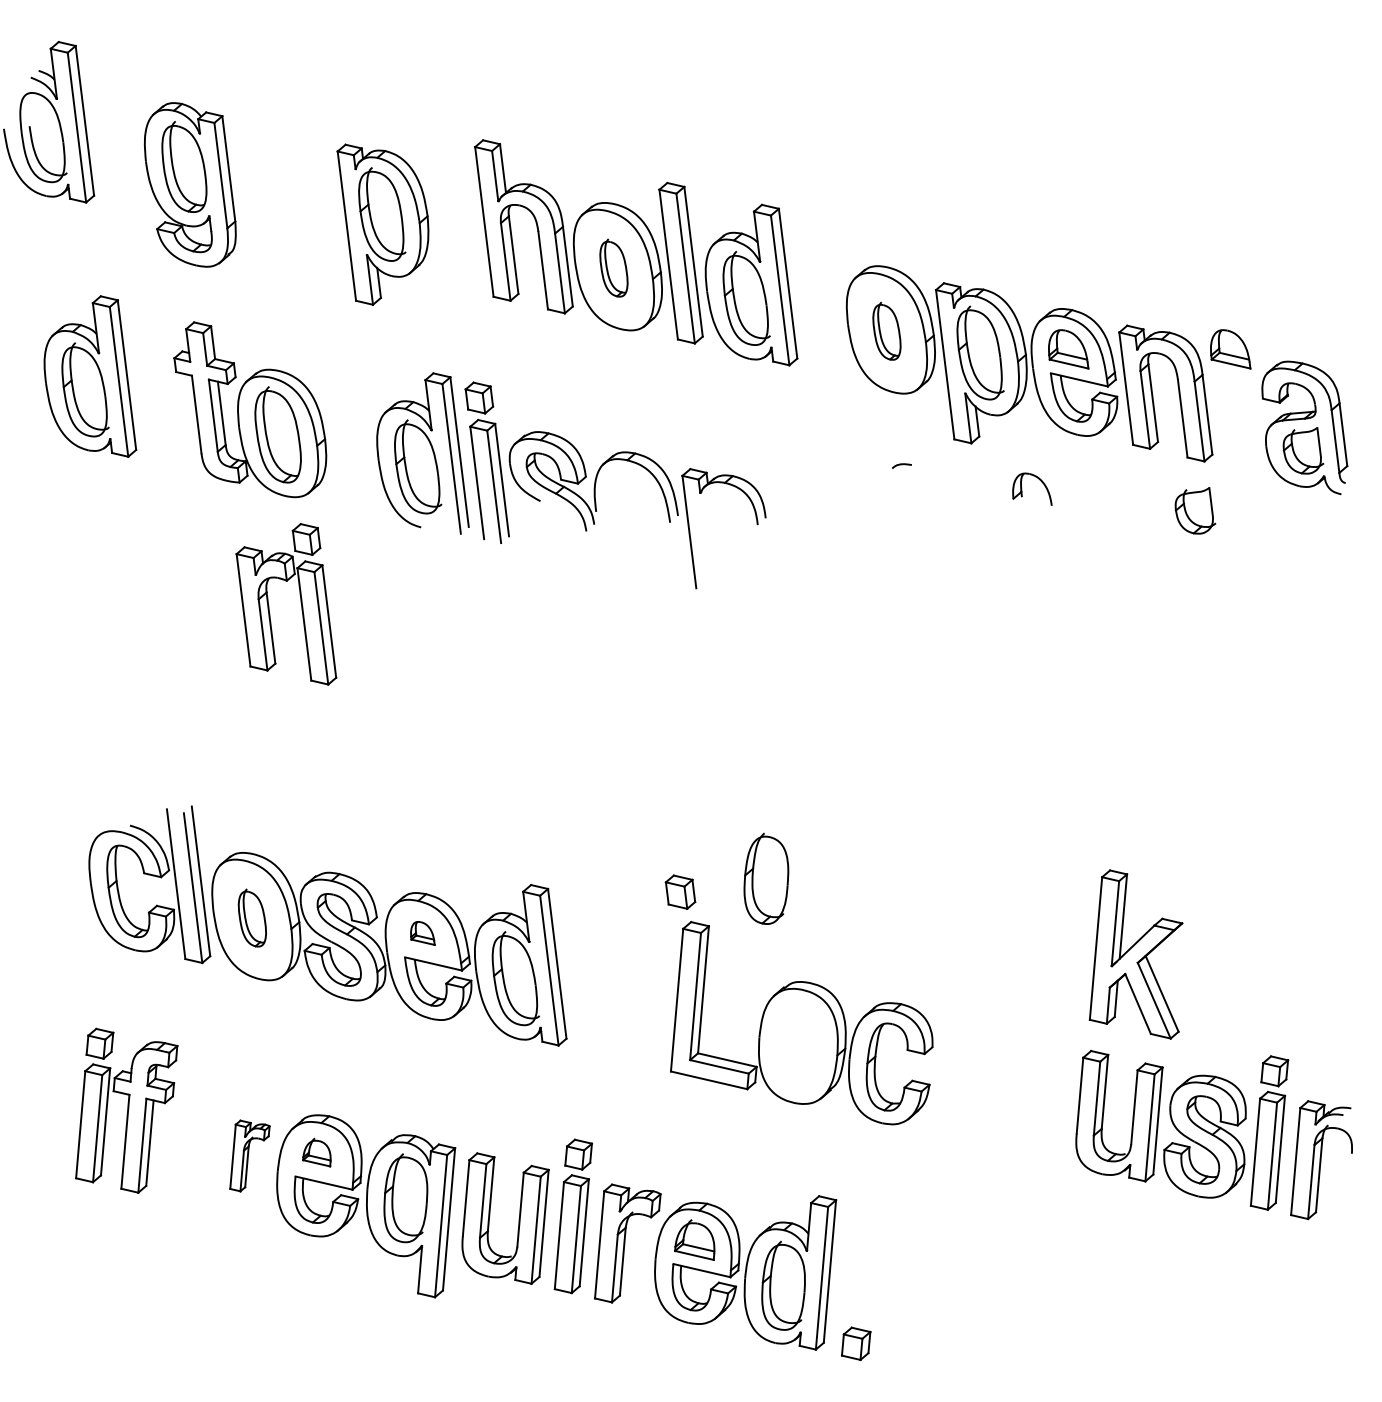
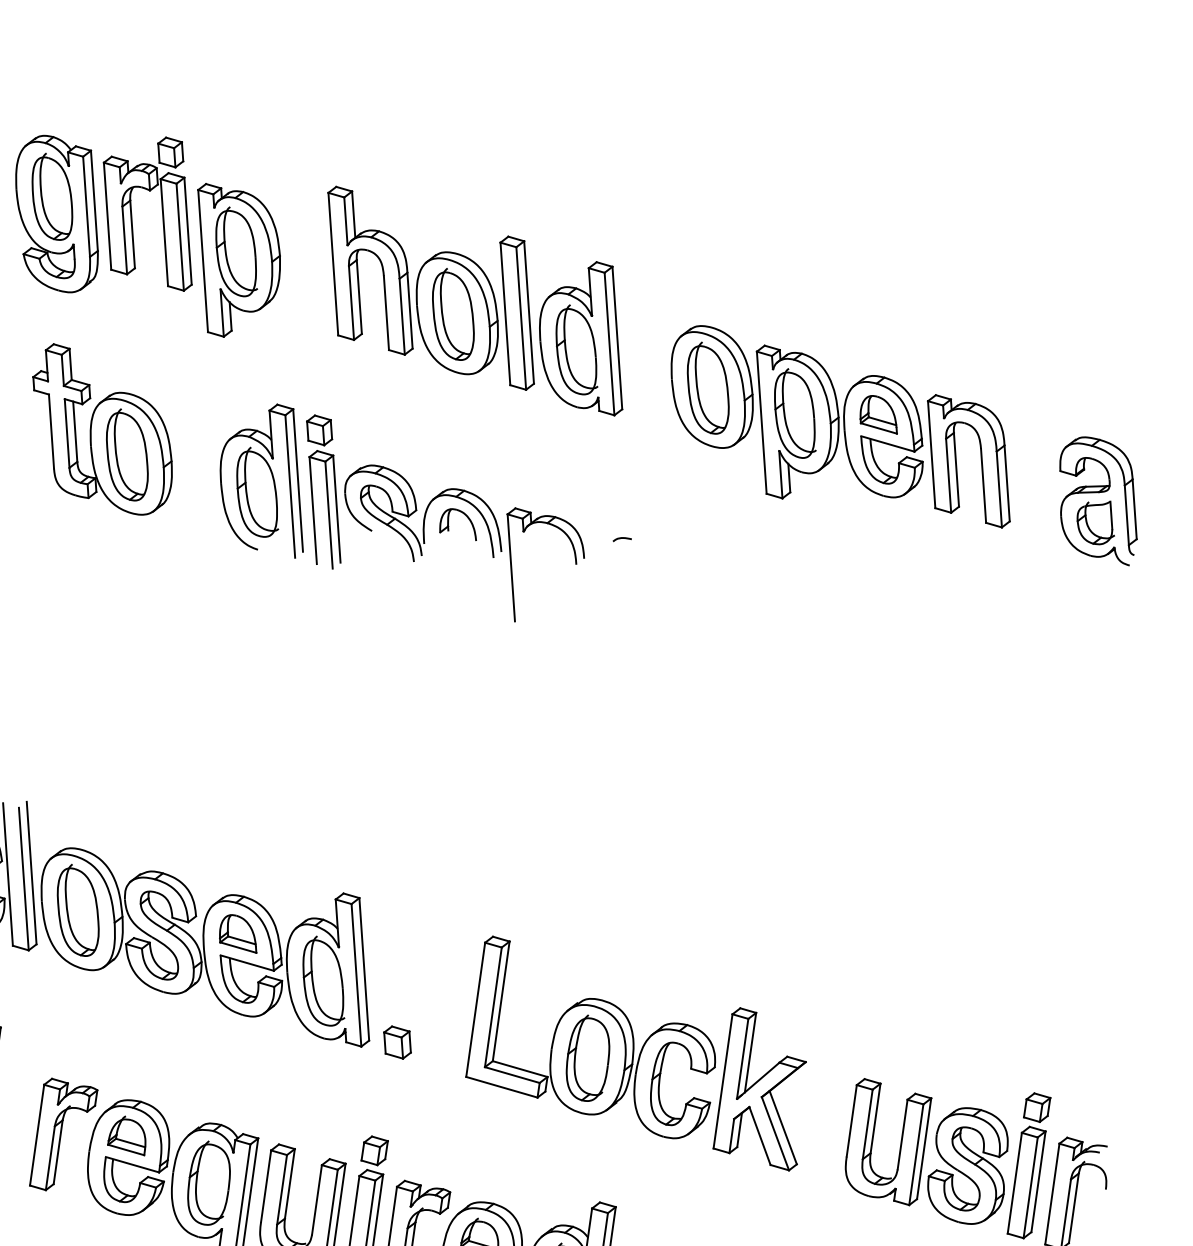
part: (613, 267) -> (453, 313), size x1.67
part: (886, 330) -> (707, 387), size x1.67
part: (1230, 349) -> (1032, 422), removed
curve: (901, 465) -> (622, 539), moved
part: (1022, 488) -> (449, 523), moved
part: (1195, 510) -> (990, 573), removed
part: (300, 603) -> (161, 212), moved
part: (766, 878) -> (588, 1057), moved
part: (680, 891) -> (397, 1041), moved
part: (252, 917) -> (78, 909), size x1.67
part: (422, 933) -> (238, 933), size x1.67
part: (1135, 954) -> (760, 1089), moved
part: (316, 1152) -> (126, 1135), size x1.43
part: (249, 1155) -> (63, 1134), size x1.67

